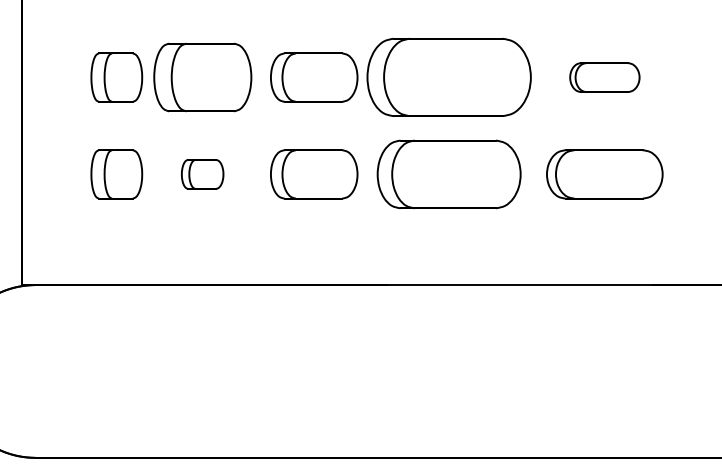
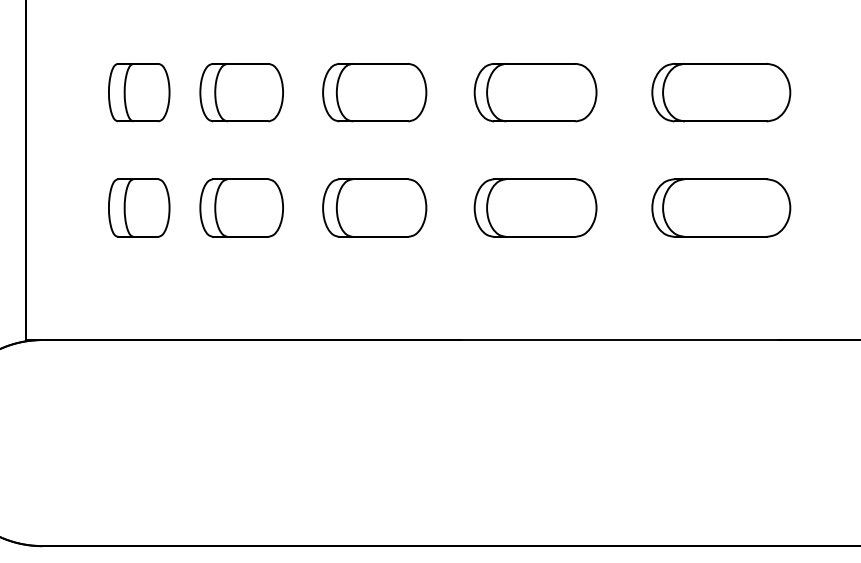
part: (202, 77) -> (241, 92), size x0.71
part: (449, 77) -> (535, 92), size x0.62
part: (604, 77) -> (721, 92), size x1.67
part: (202, 173) -> (241, 207), size x1.67
part: (449, 173) -> (535, 207), size x0.71

